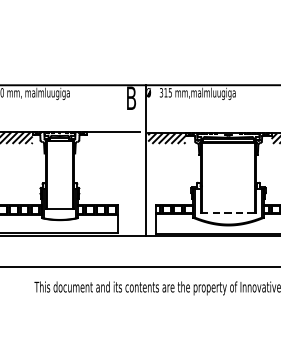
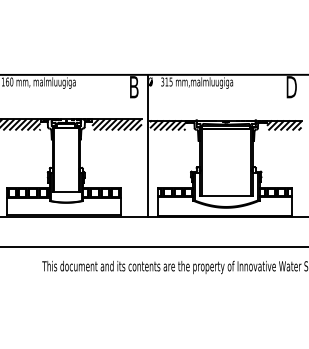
hatch: (112, 137) -> (116, 124), added
line: (228, 213) -> (226, 196), dashed -> solid

